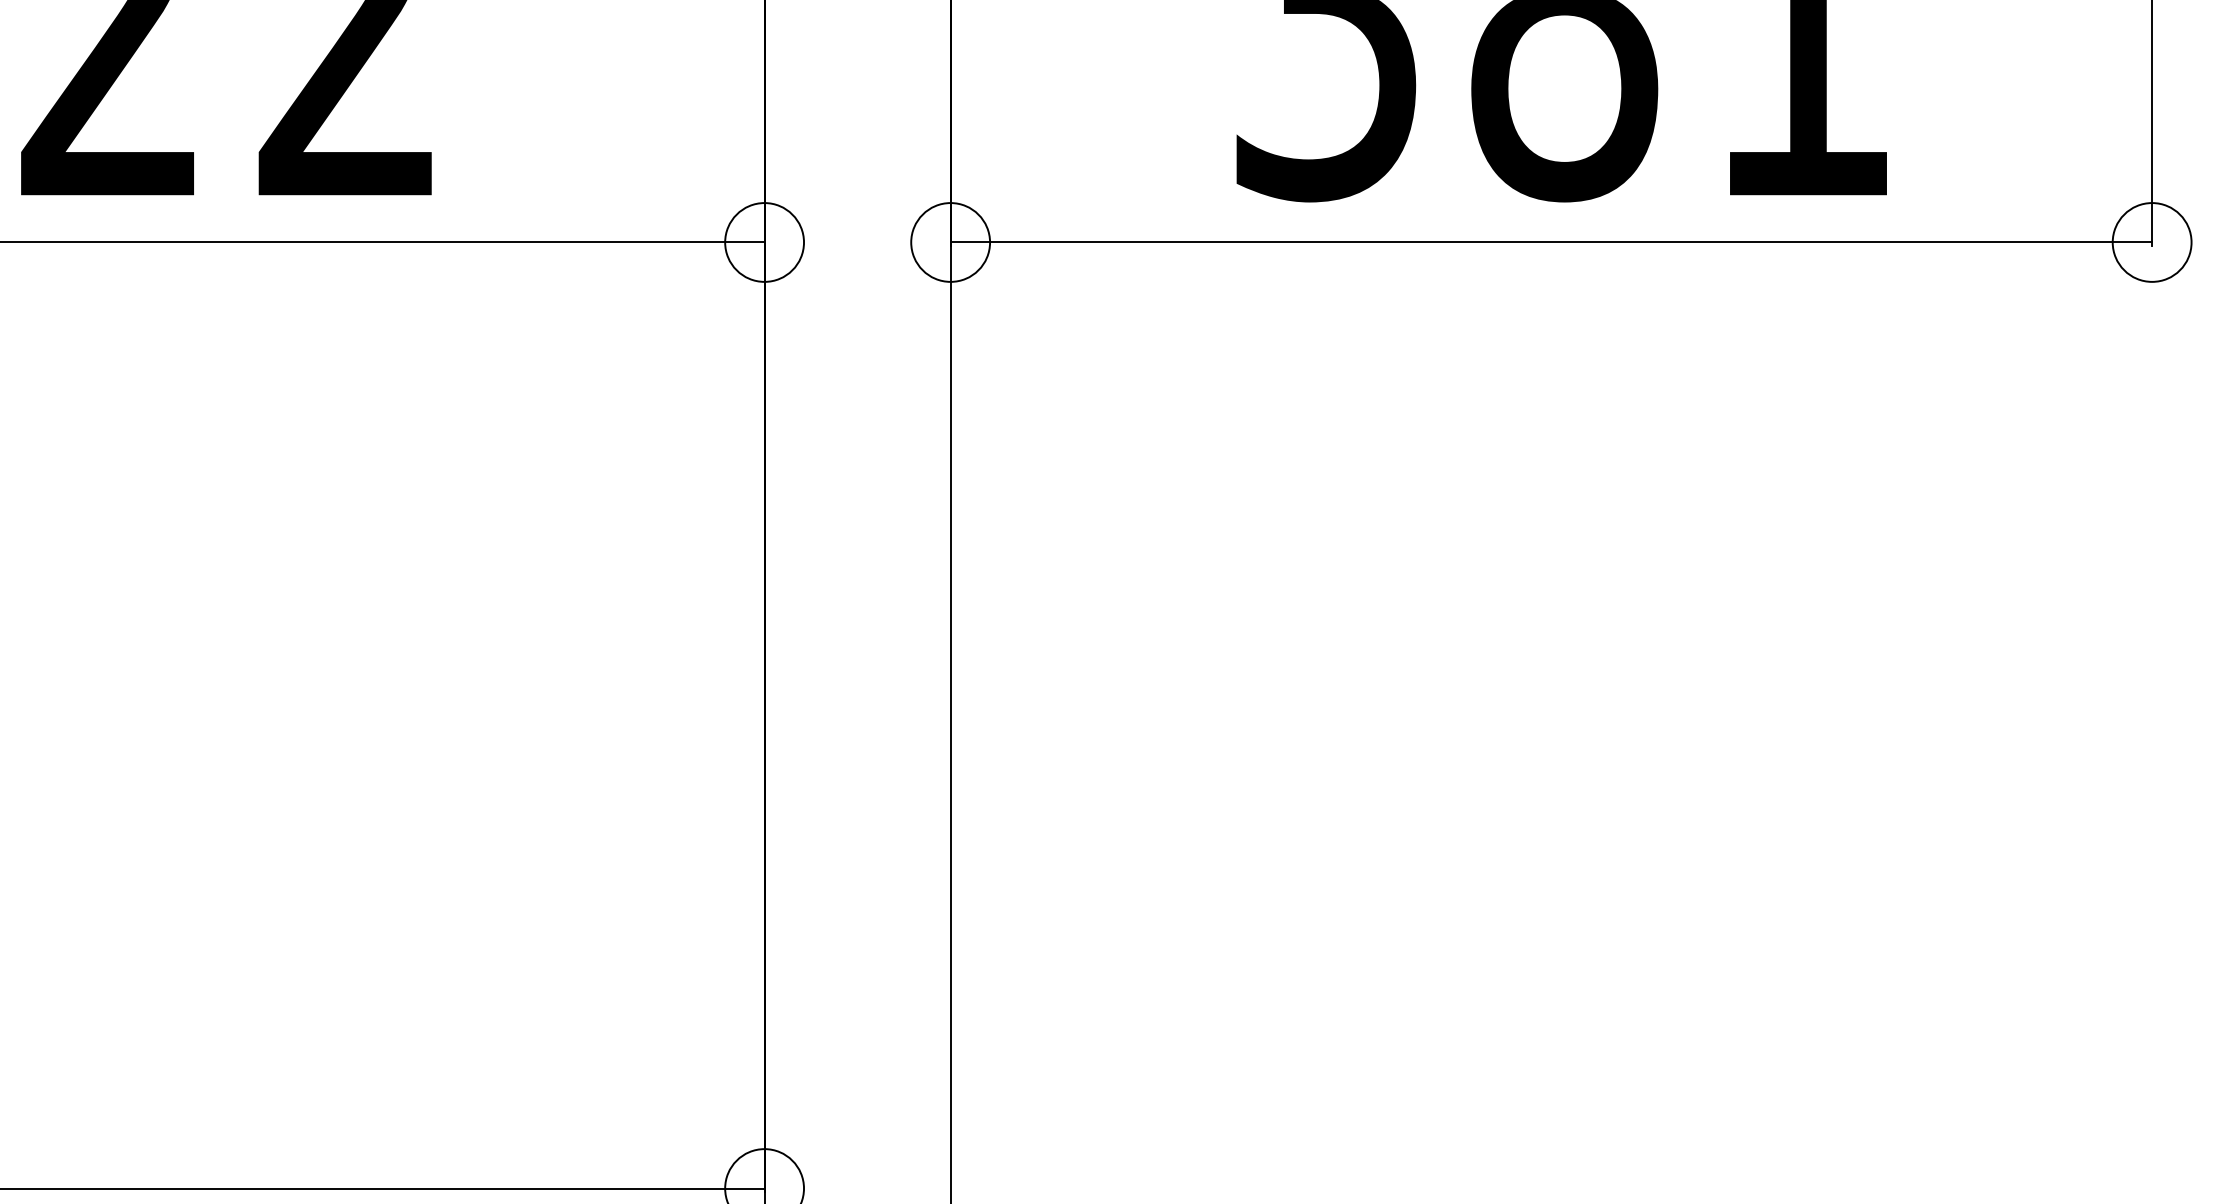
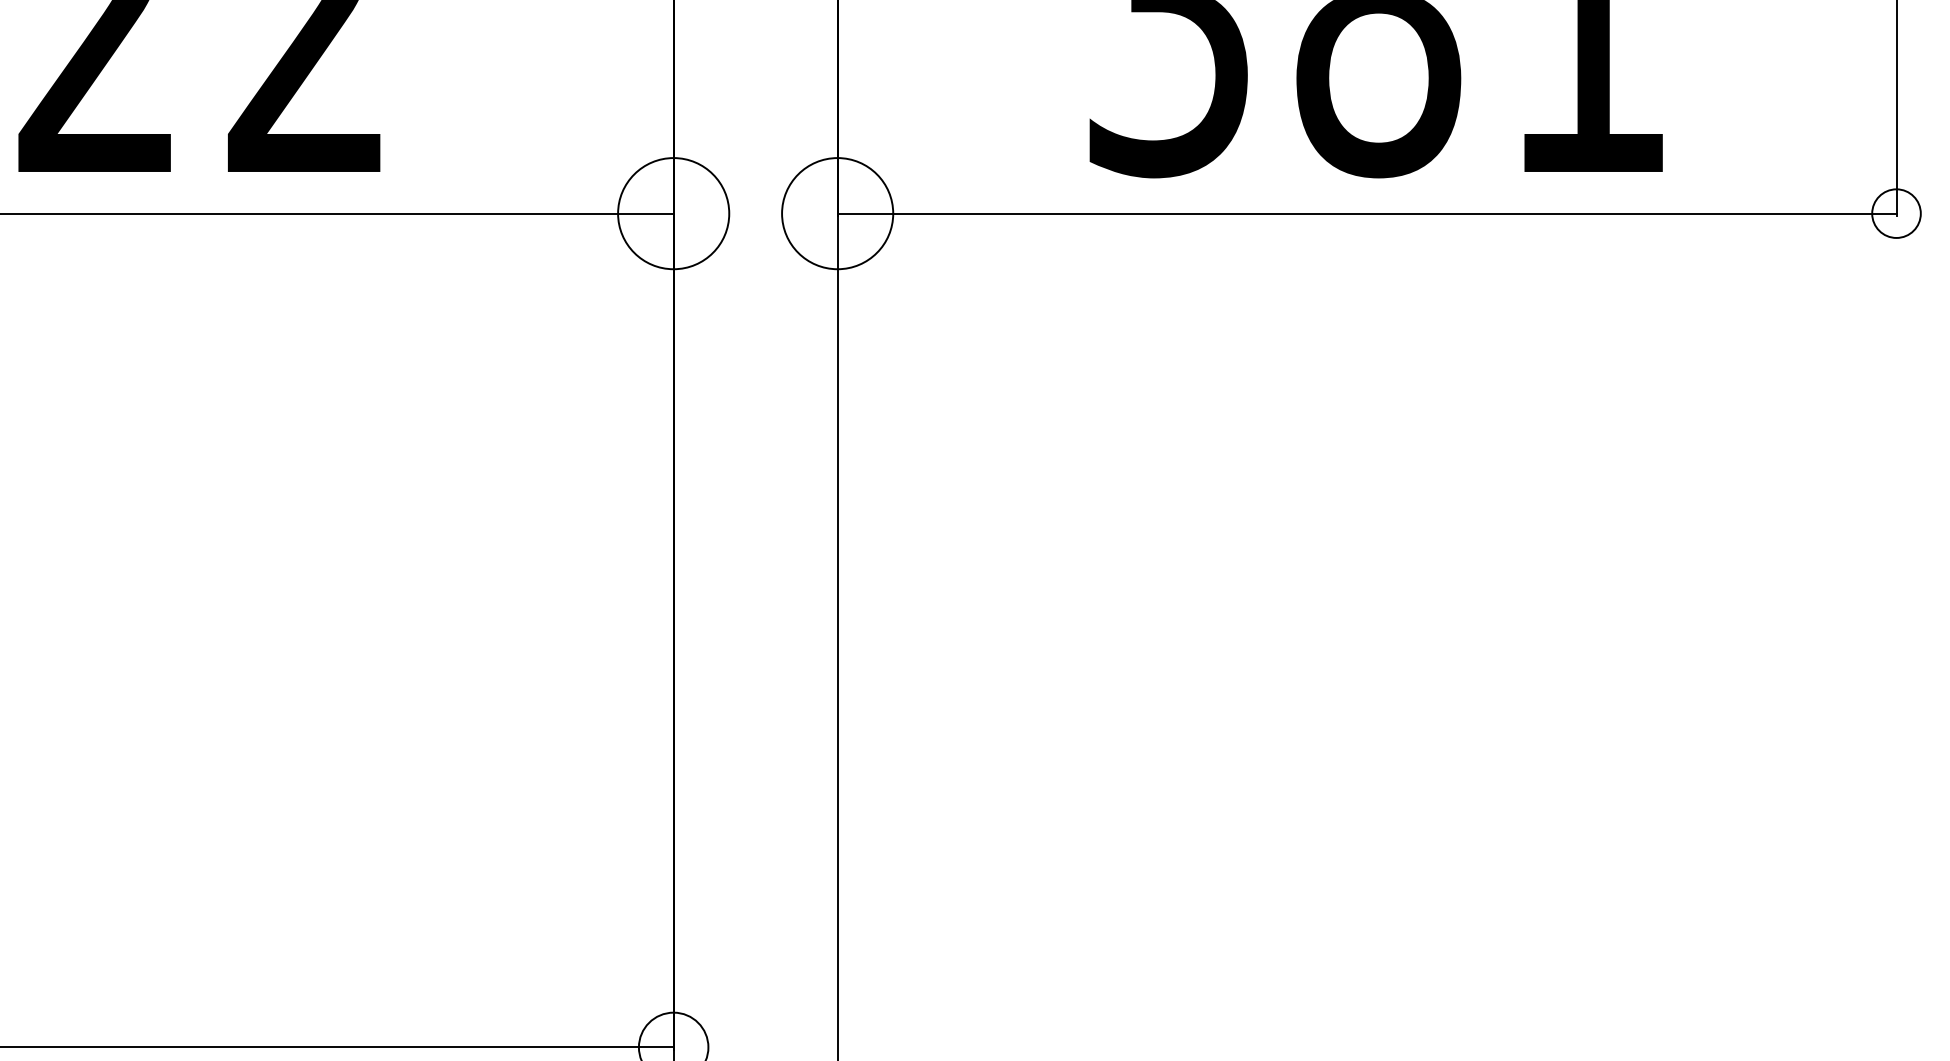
circle: (764, 242) -> (673, 213), size x1.6
circle: (950, 242) -> (837, 213), size x1.6
circle: (2152, 242) -> (1896, 213), size x0.7

